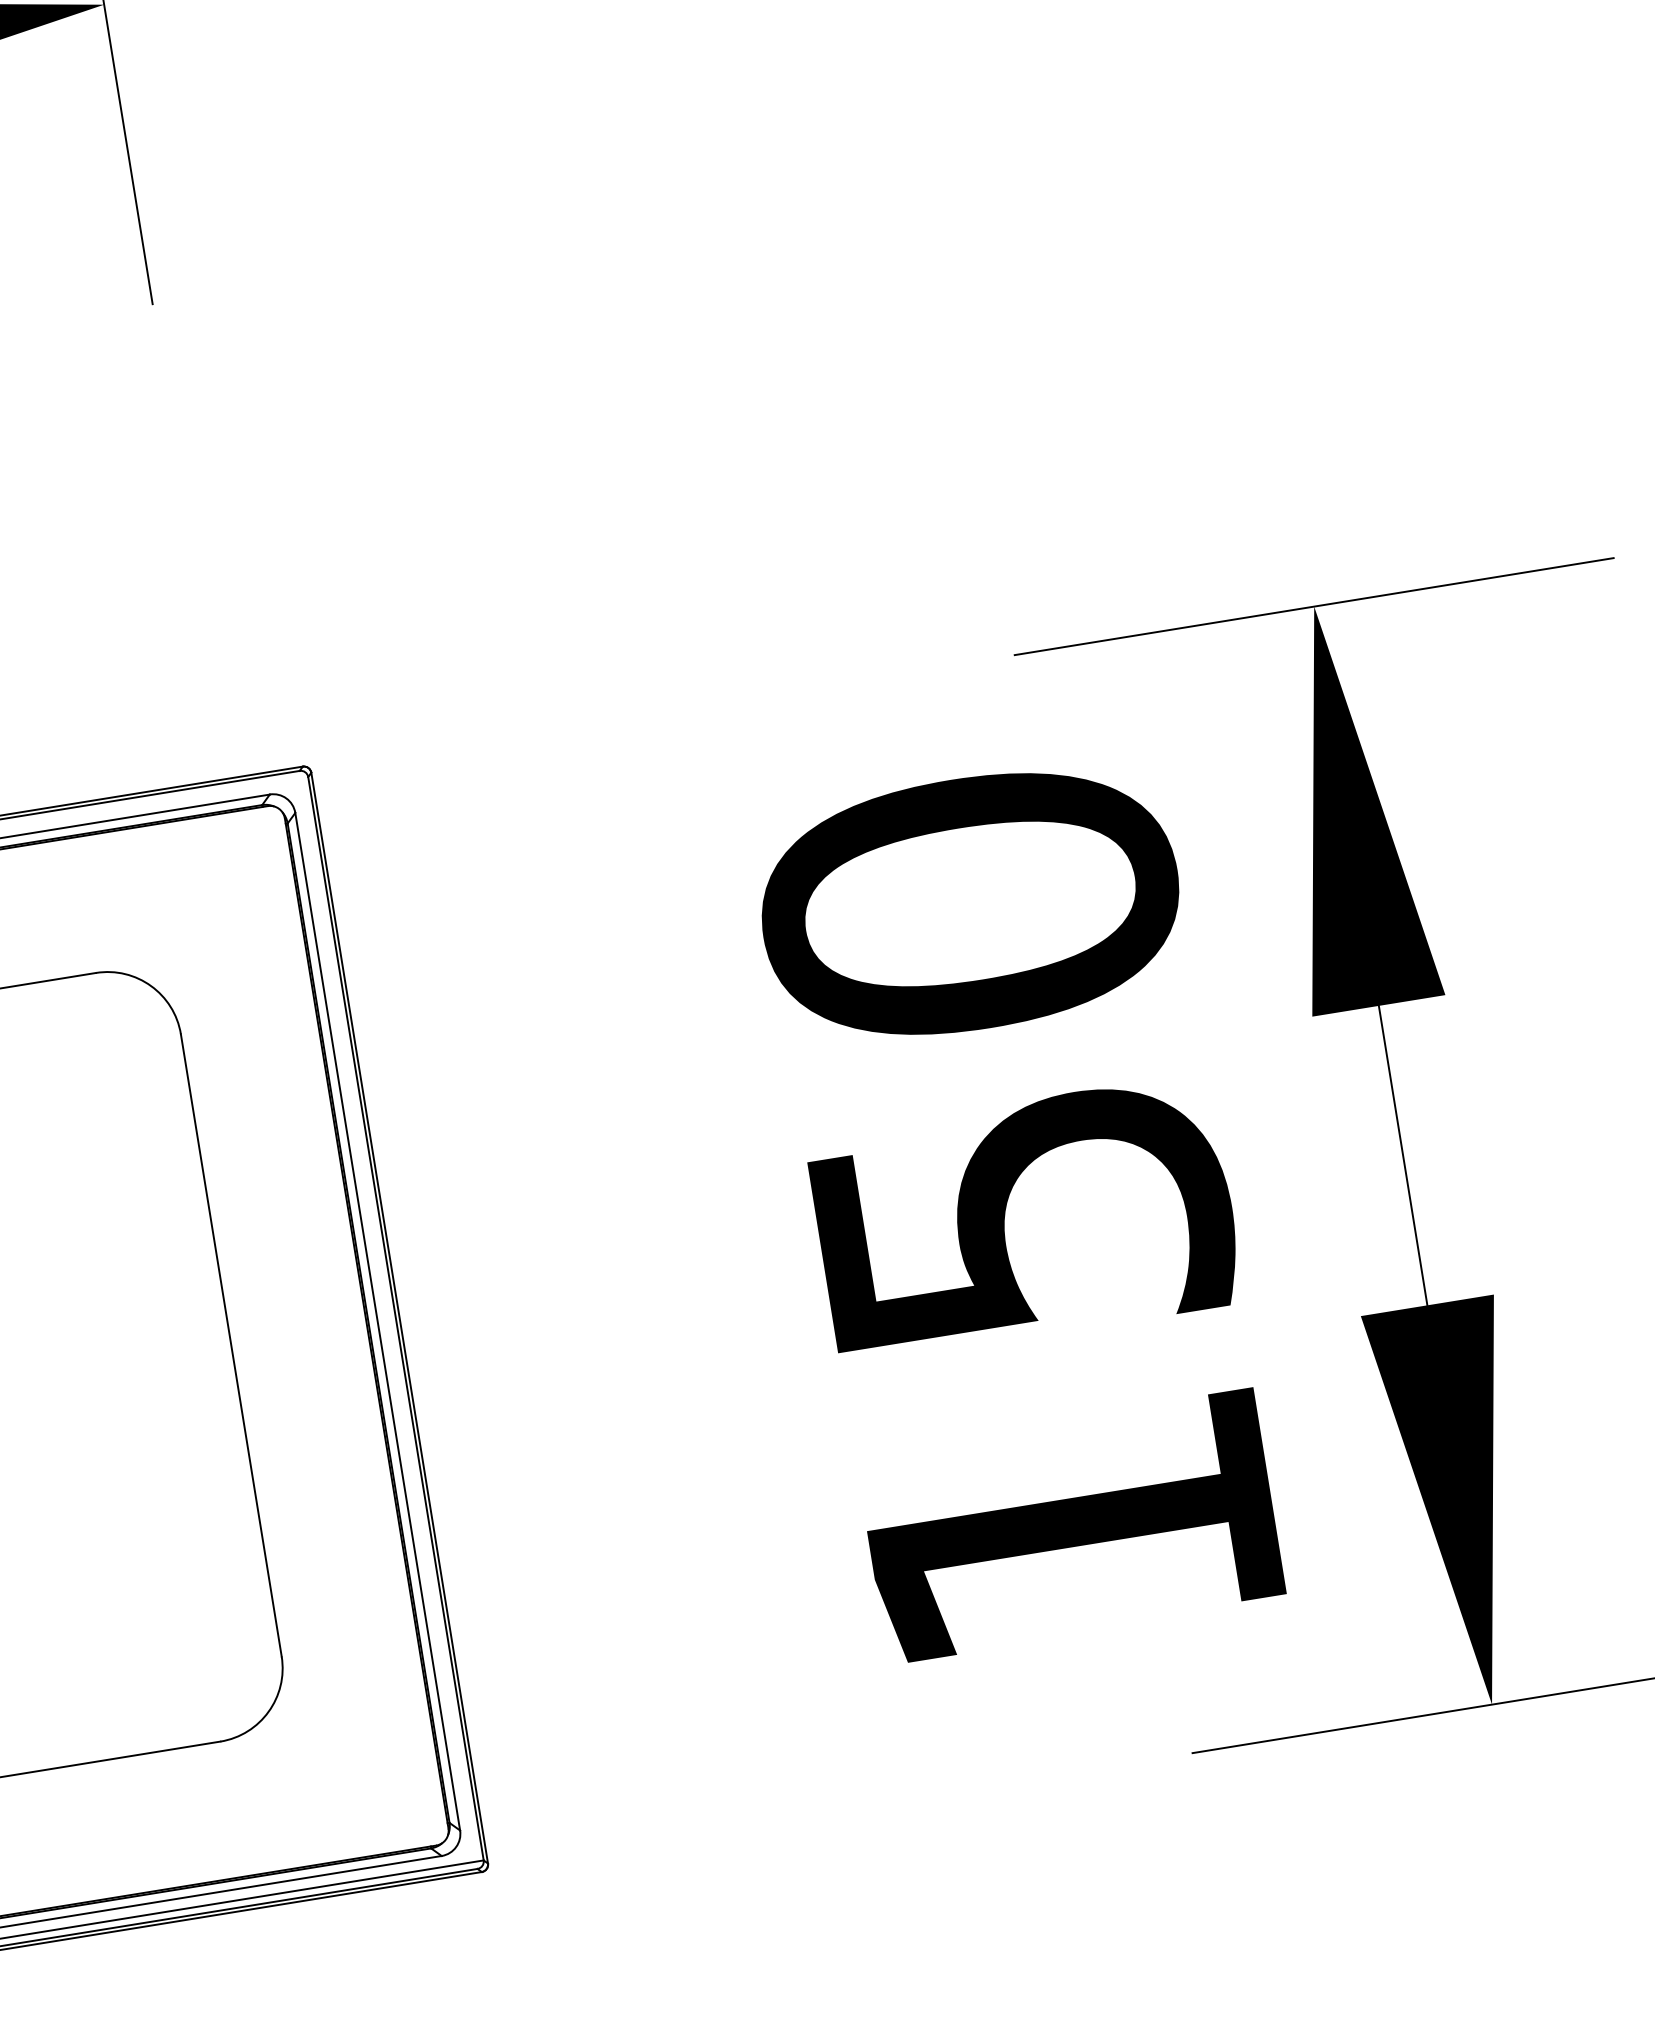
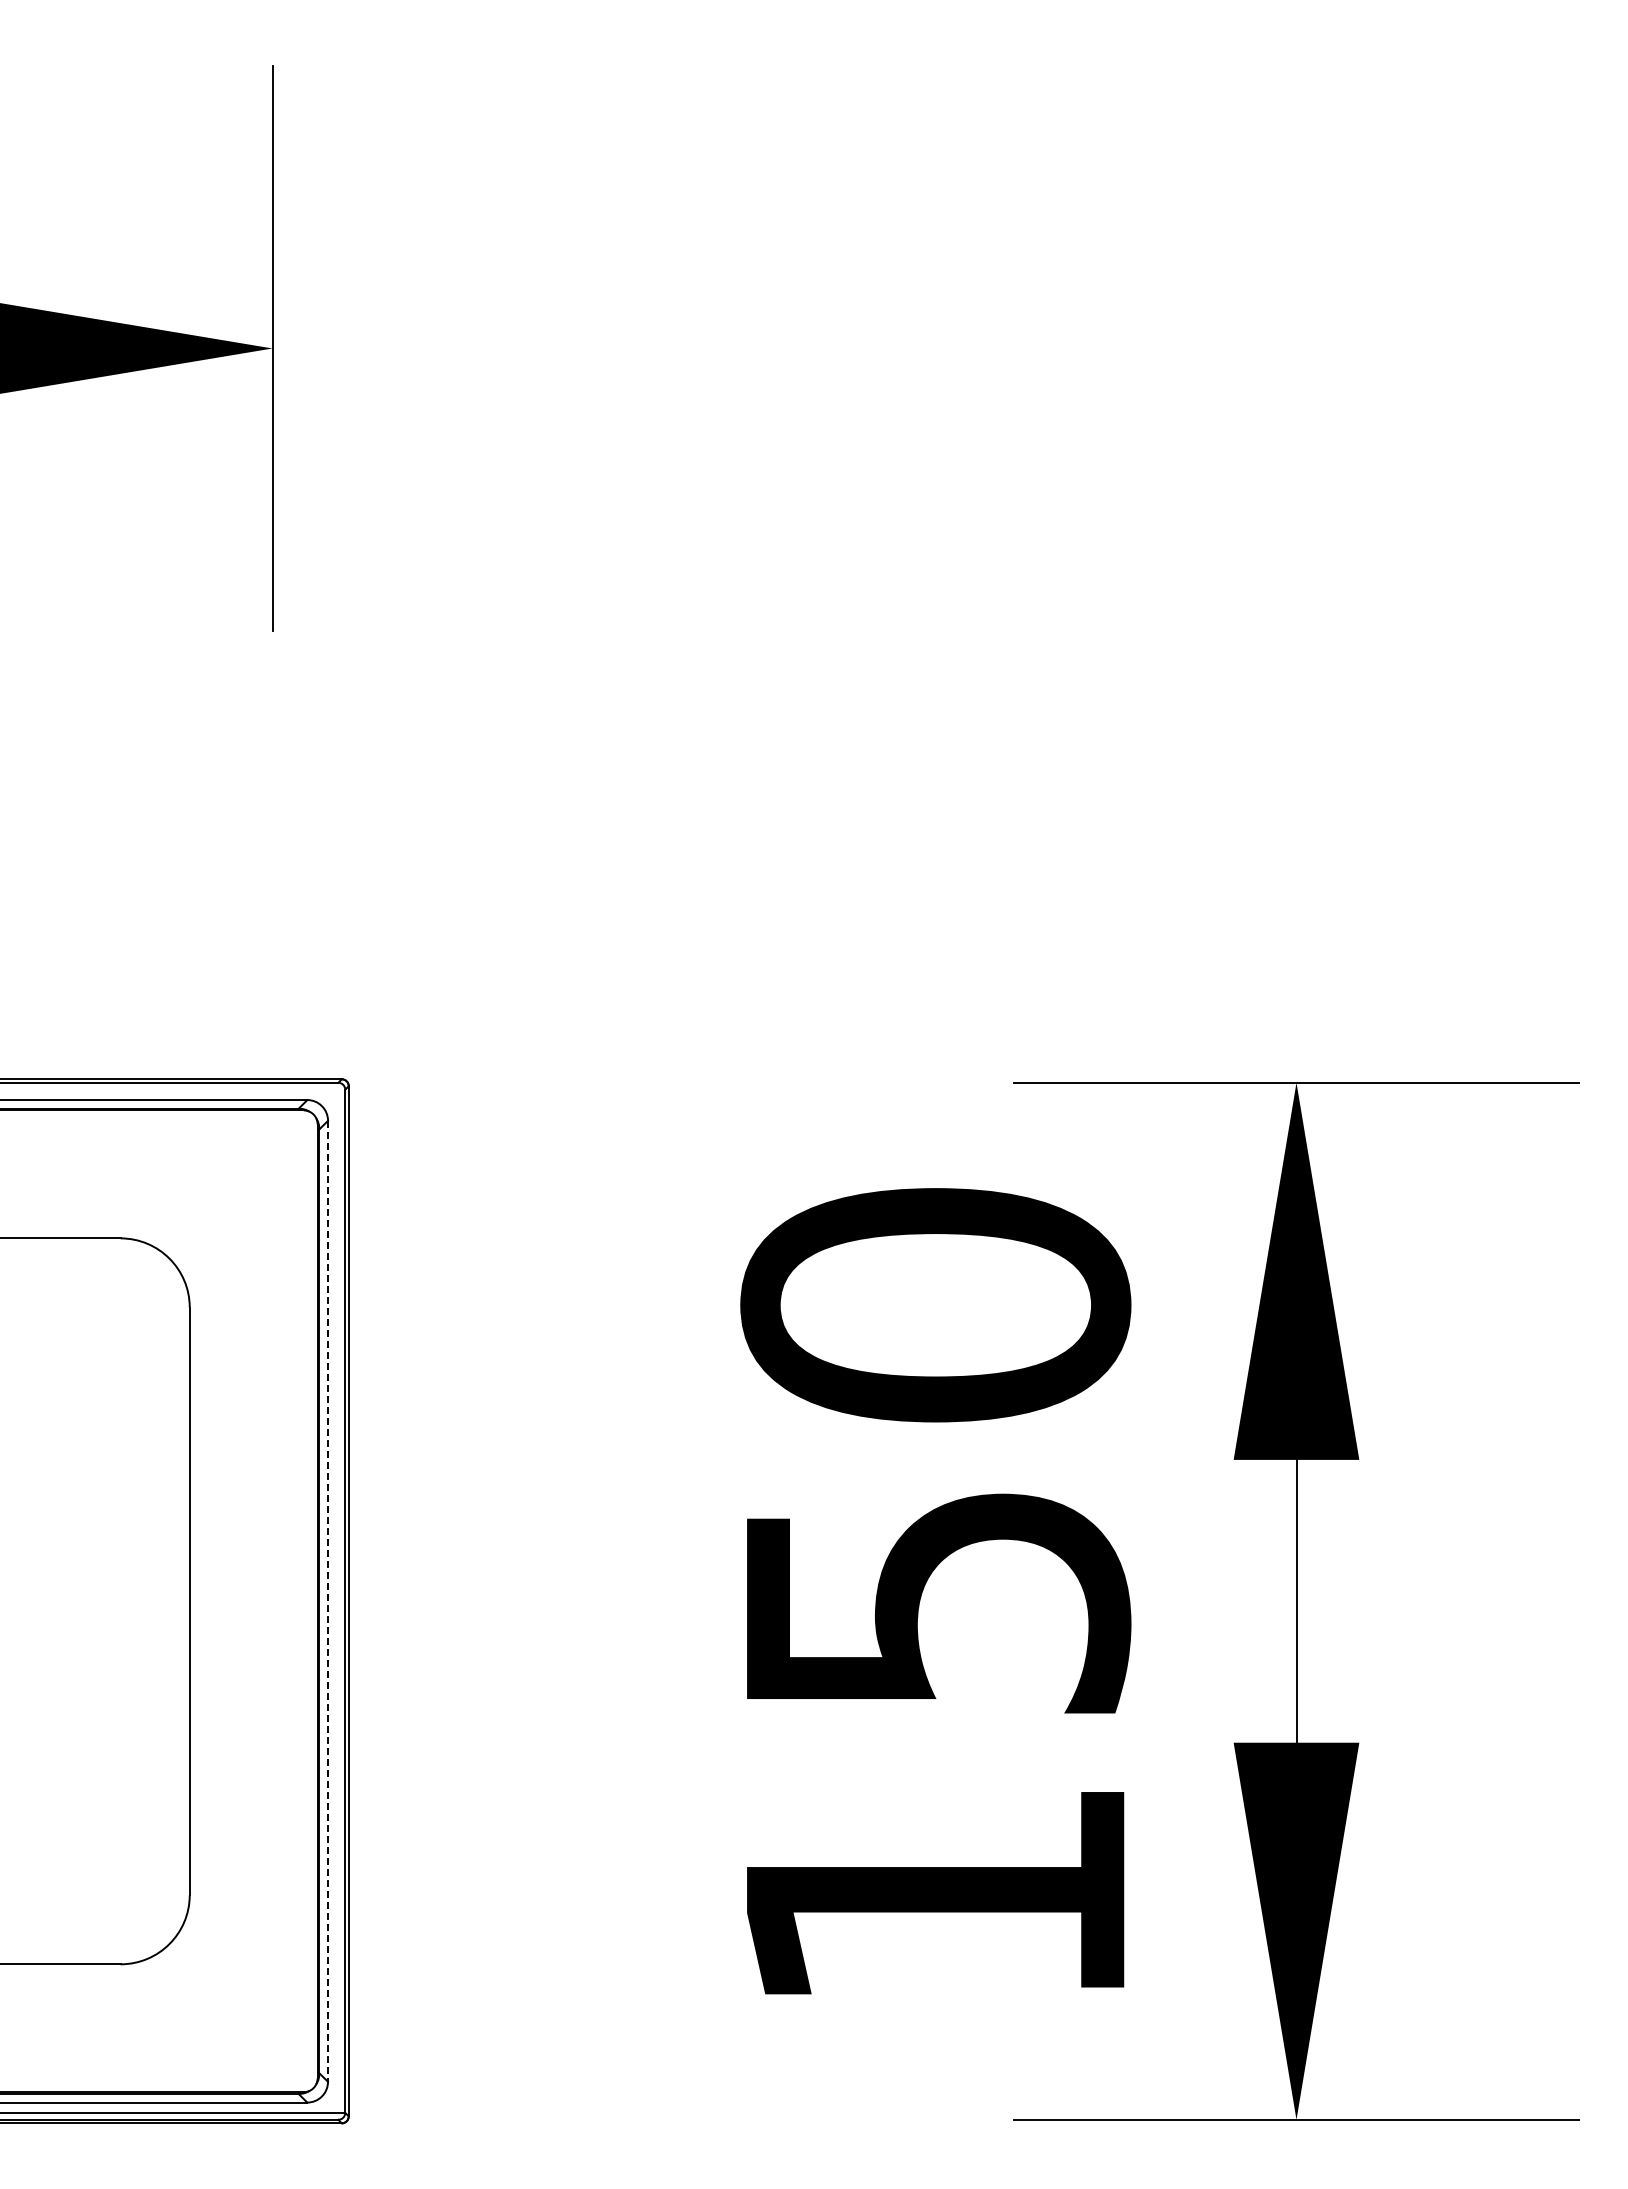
line: (378, 1321) -> (328, 1601), solid -> dashed

